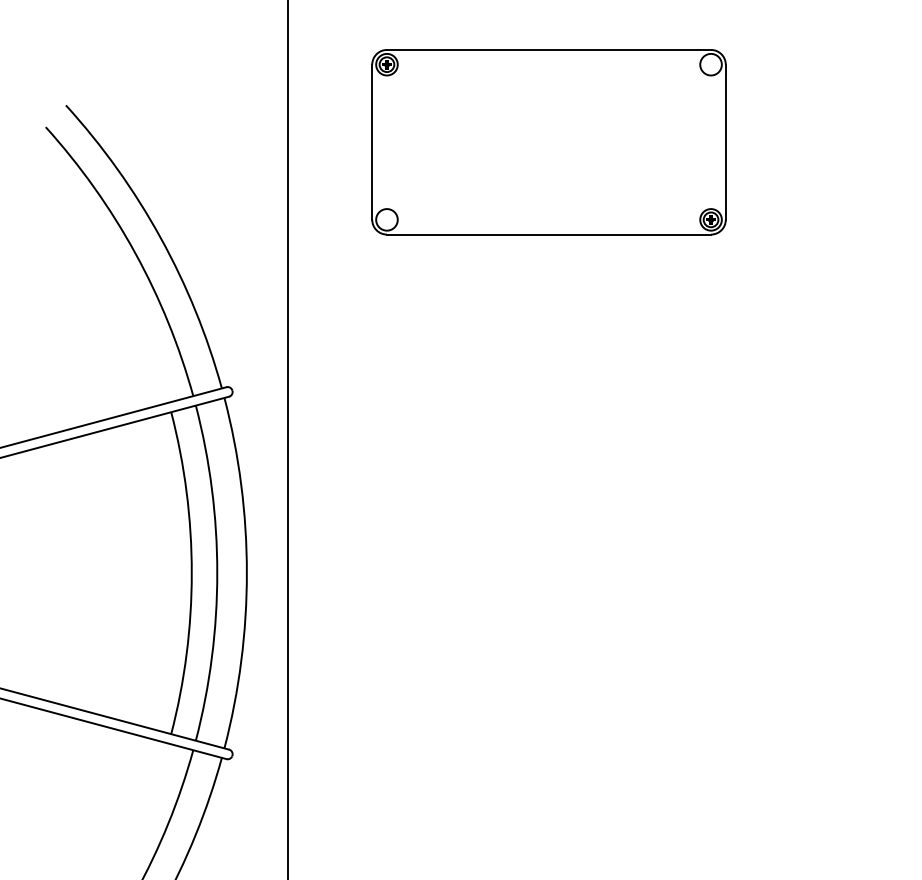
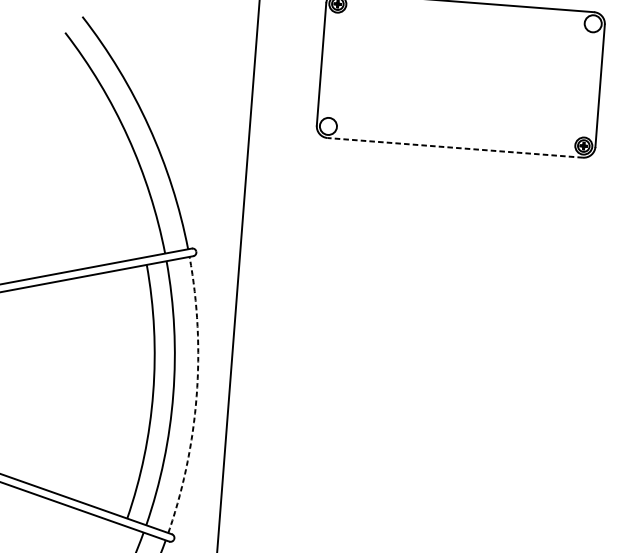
line: (548, 234) -> (454, 147), solid -> dashed
arc: (246, 573) -> (196, 396), solid -> dashed

